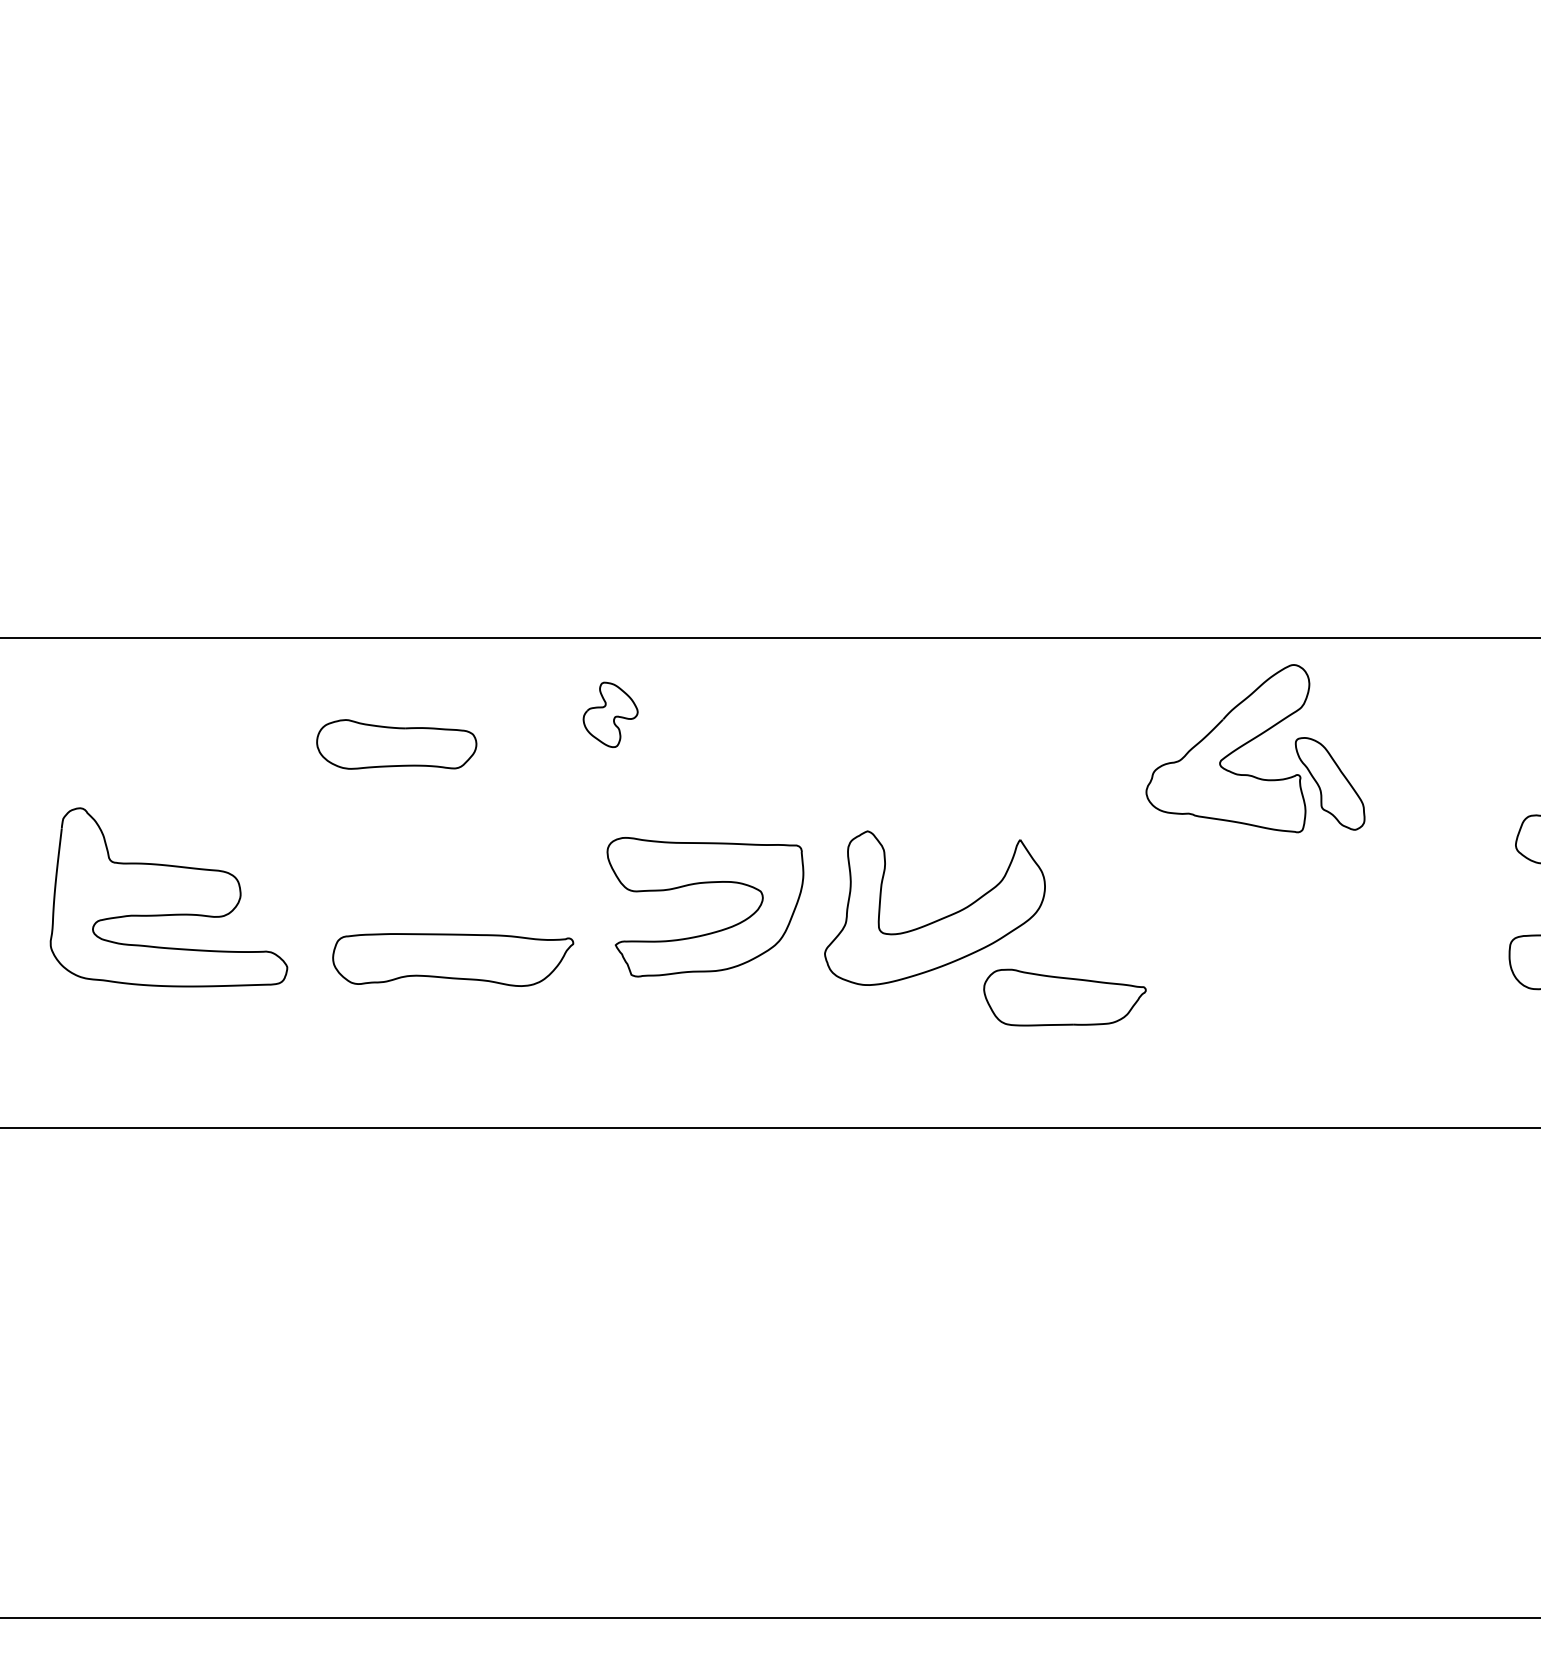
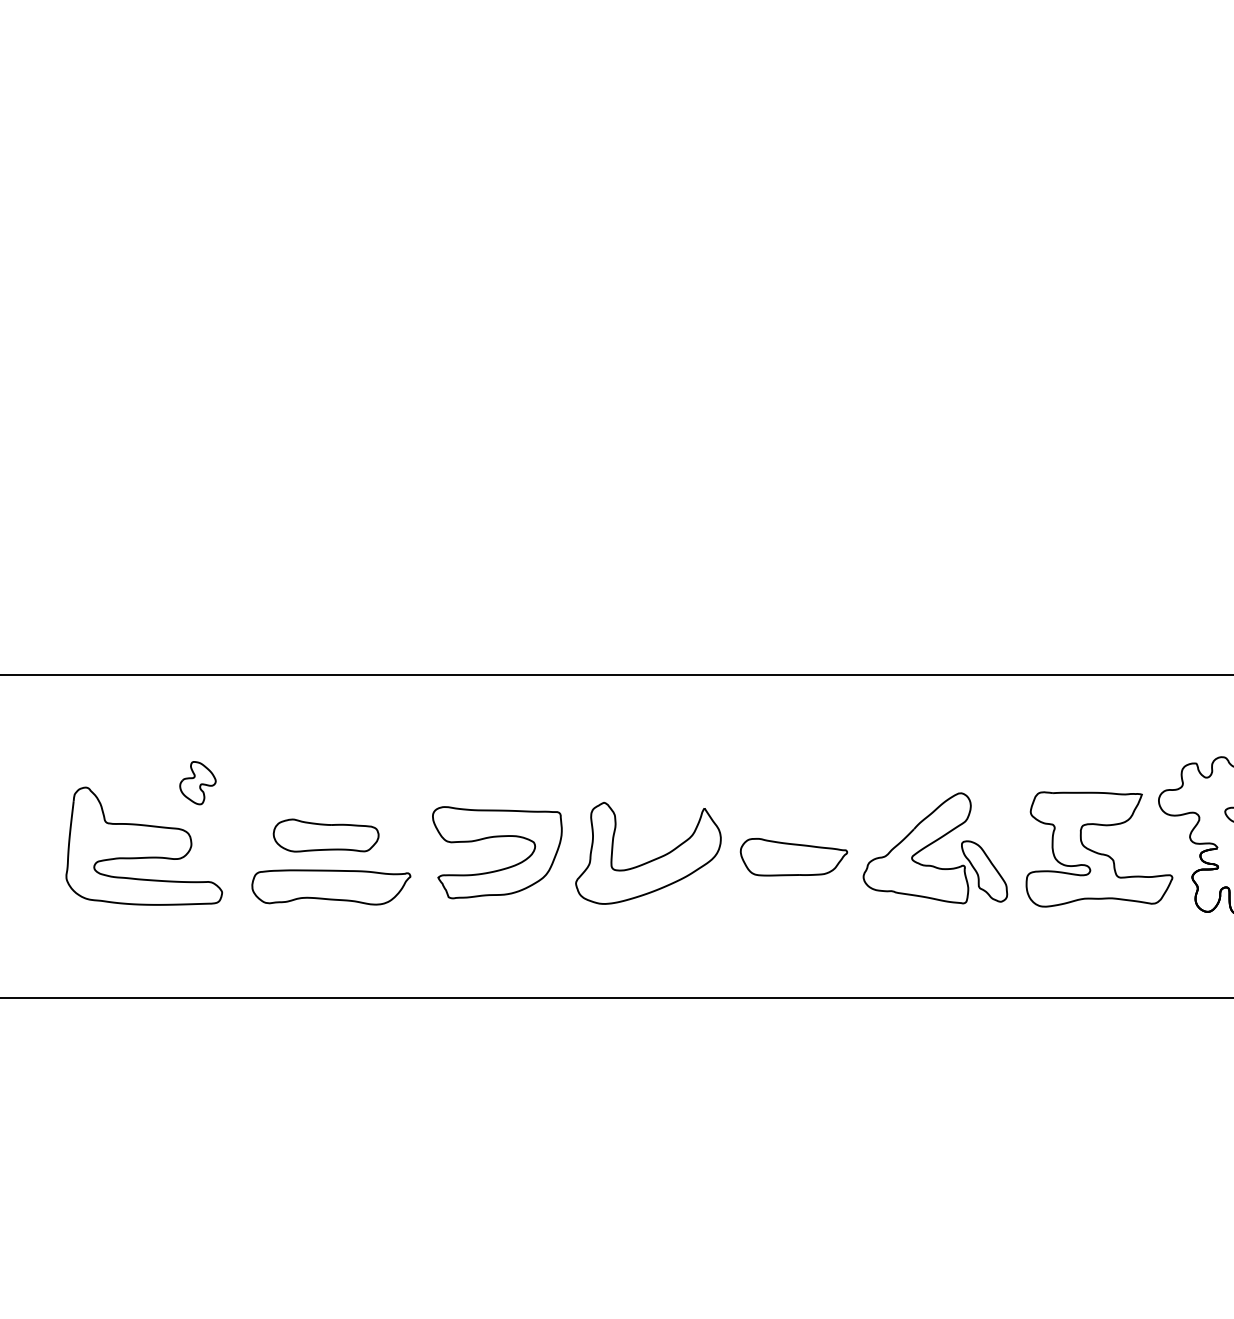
curve: (612, 718) -> (199, 785), moved
curve: (395, 729) -> (325, 825), moved
part: (1255, 748) -> (935, 848), moved
curve: (1064, 979) -> (793, 845), moved

